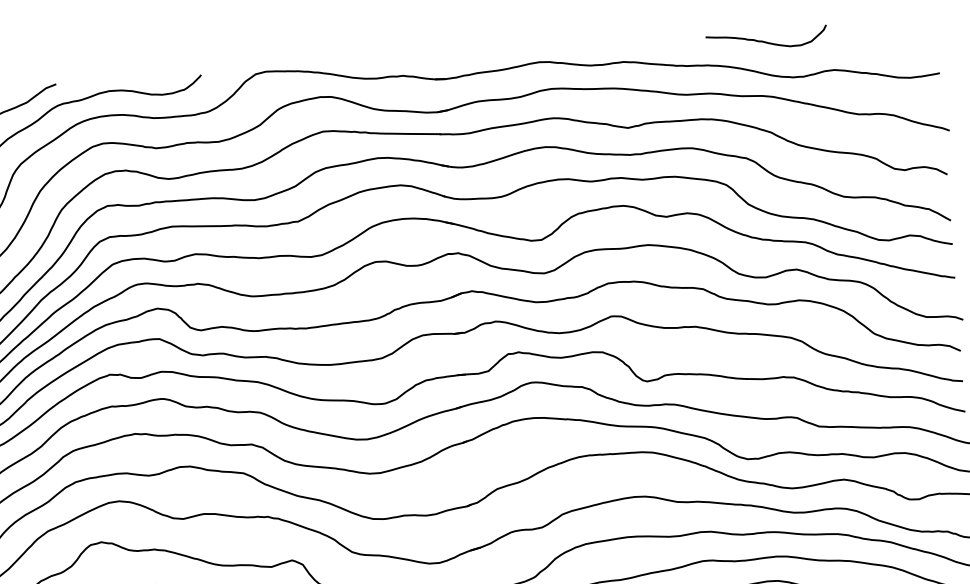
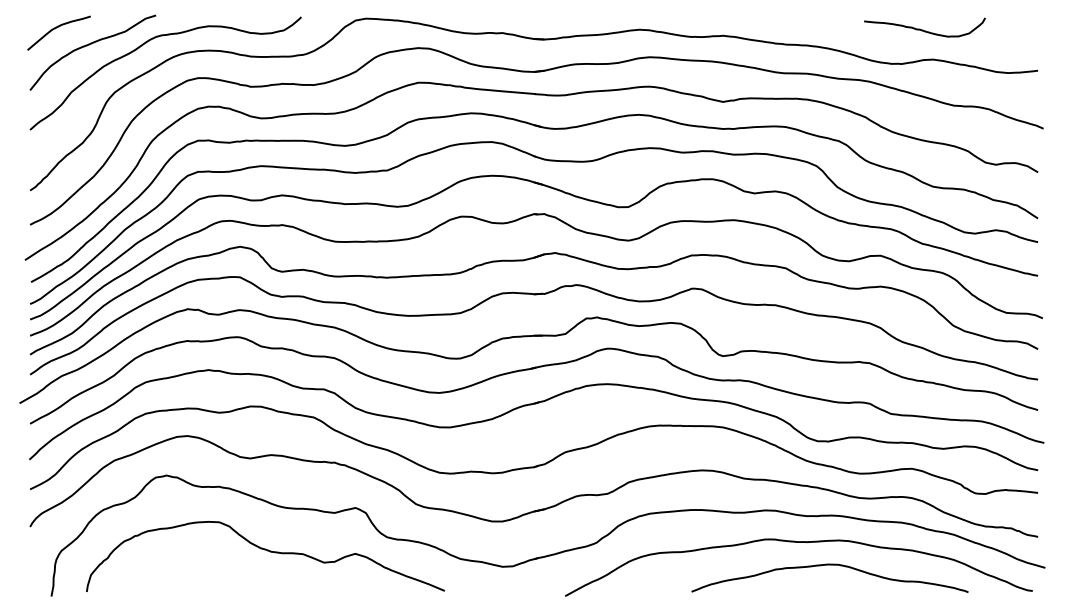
curve: (765, 40) -> (923, 29), moved

